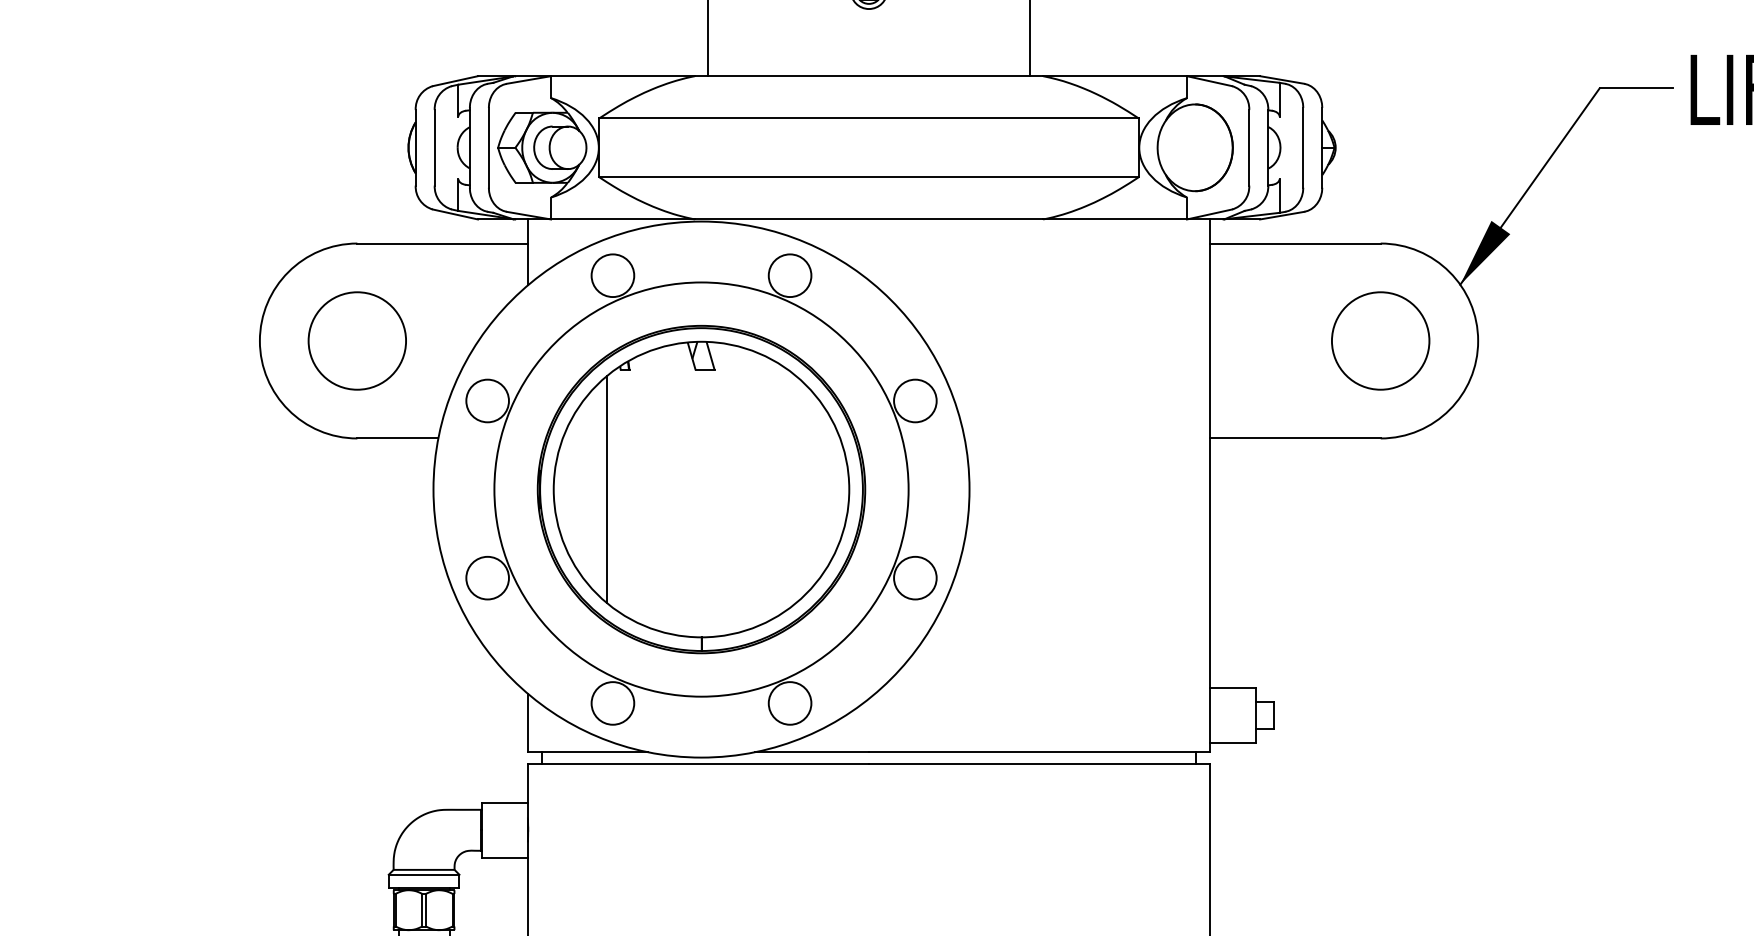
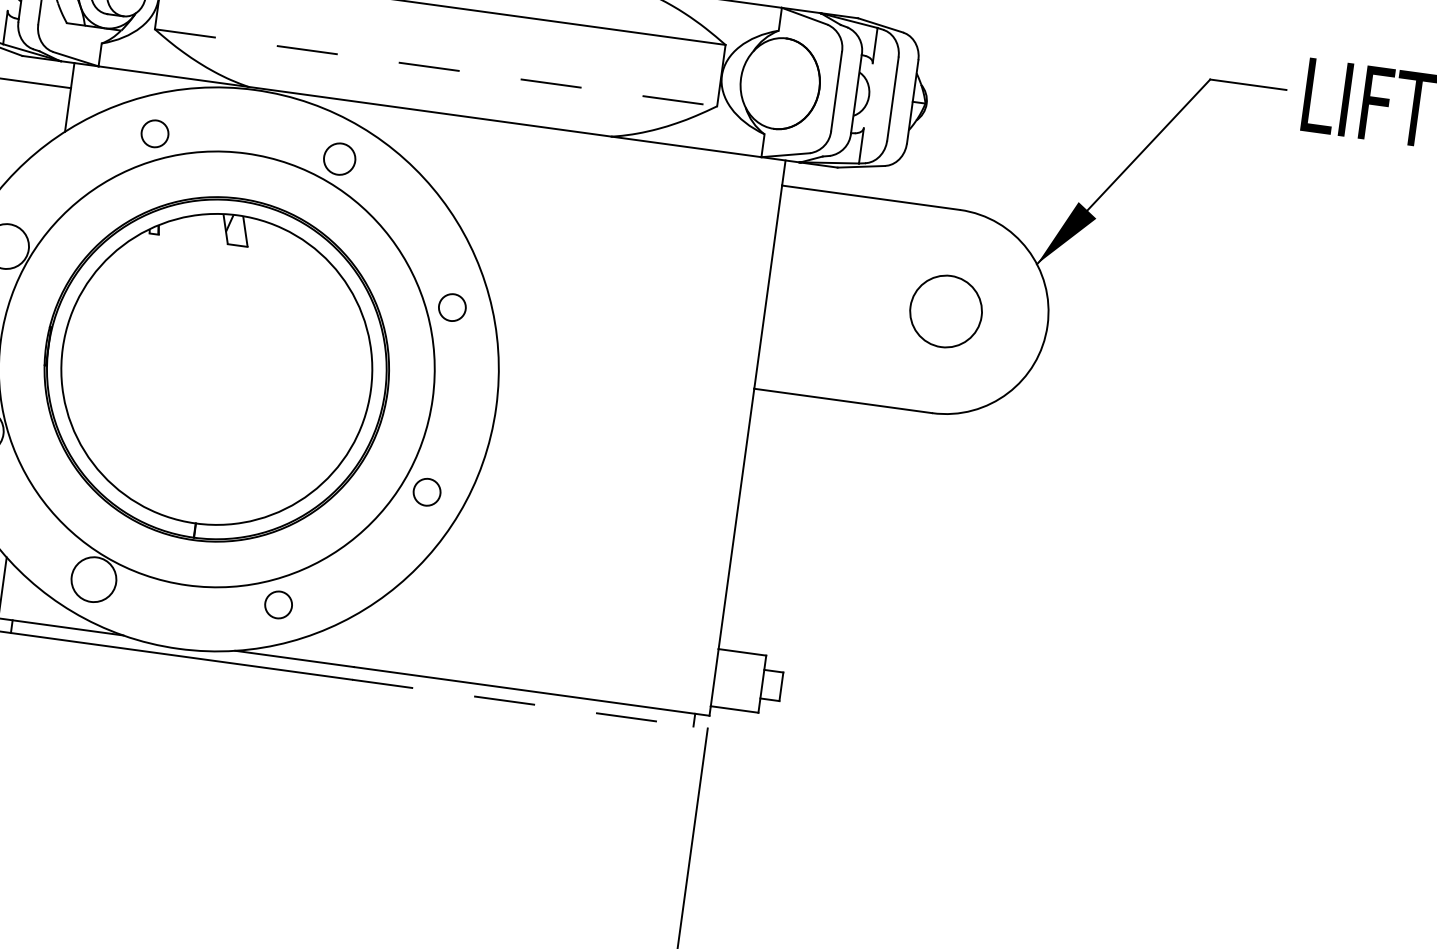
line: (869, 177) -> (436, 68), solid -> dashed
circle: (612, 275) -> (154, 133), size x0.6
circle: (789, 275) -> (339, 158), size x0.7
circle: (1380, 340) -> (945, 310), size x0.7
circle: (915, 400) -> (452, 307), size x0.6
line: (607, 489) -> (118, 355), removed
circle: (915, 577) -> (427, 491), size x0.6
circle: (789, 703) -> (278, 604), size x0.6
line: (1039, 764) -> (529, 704), solid -> dashed

